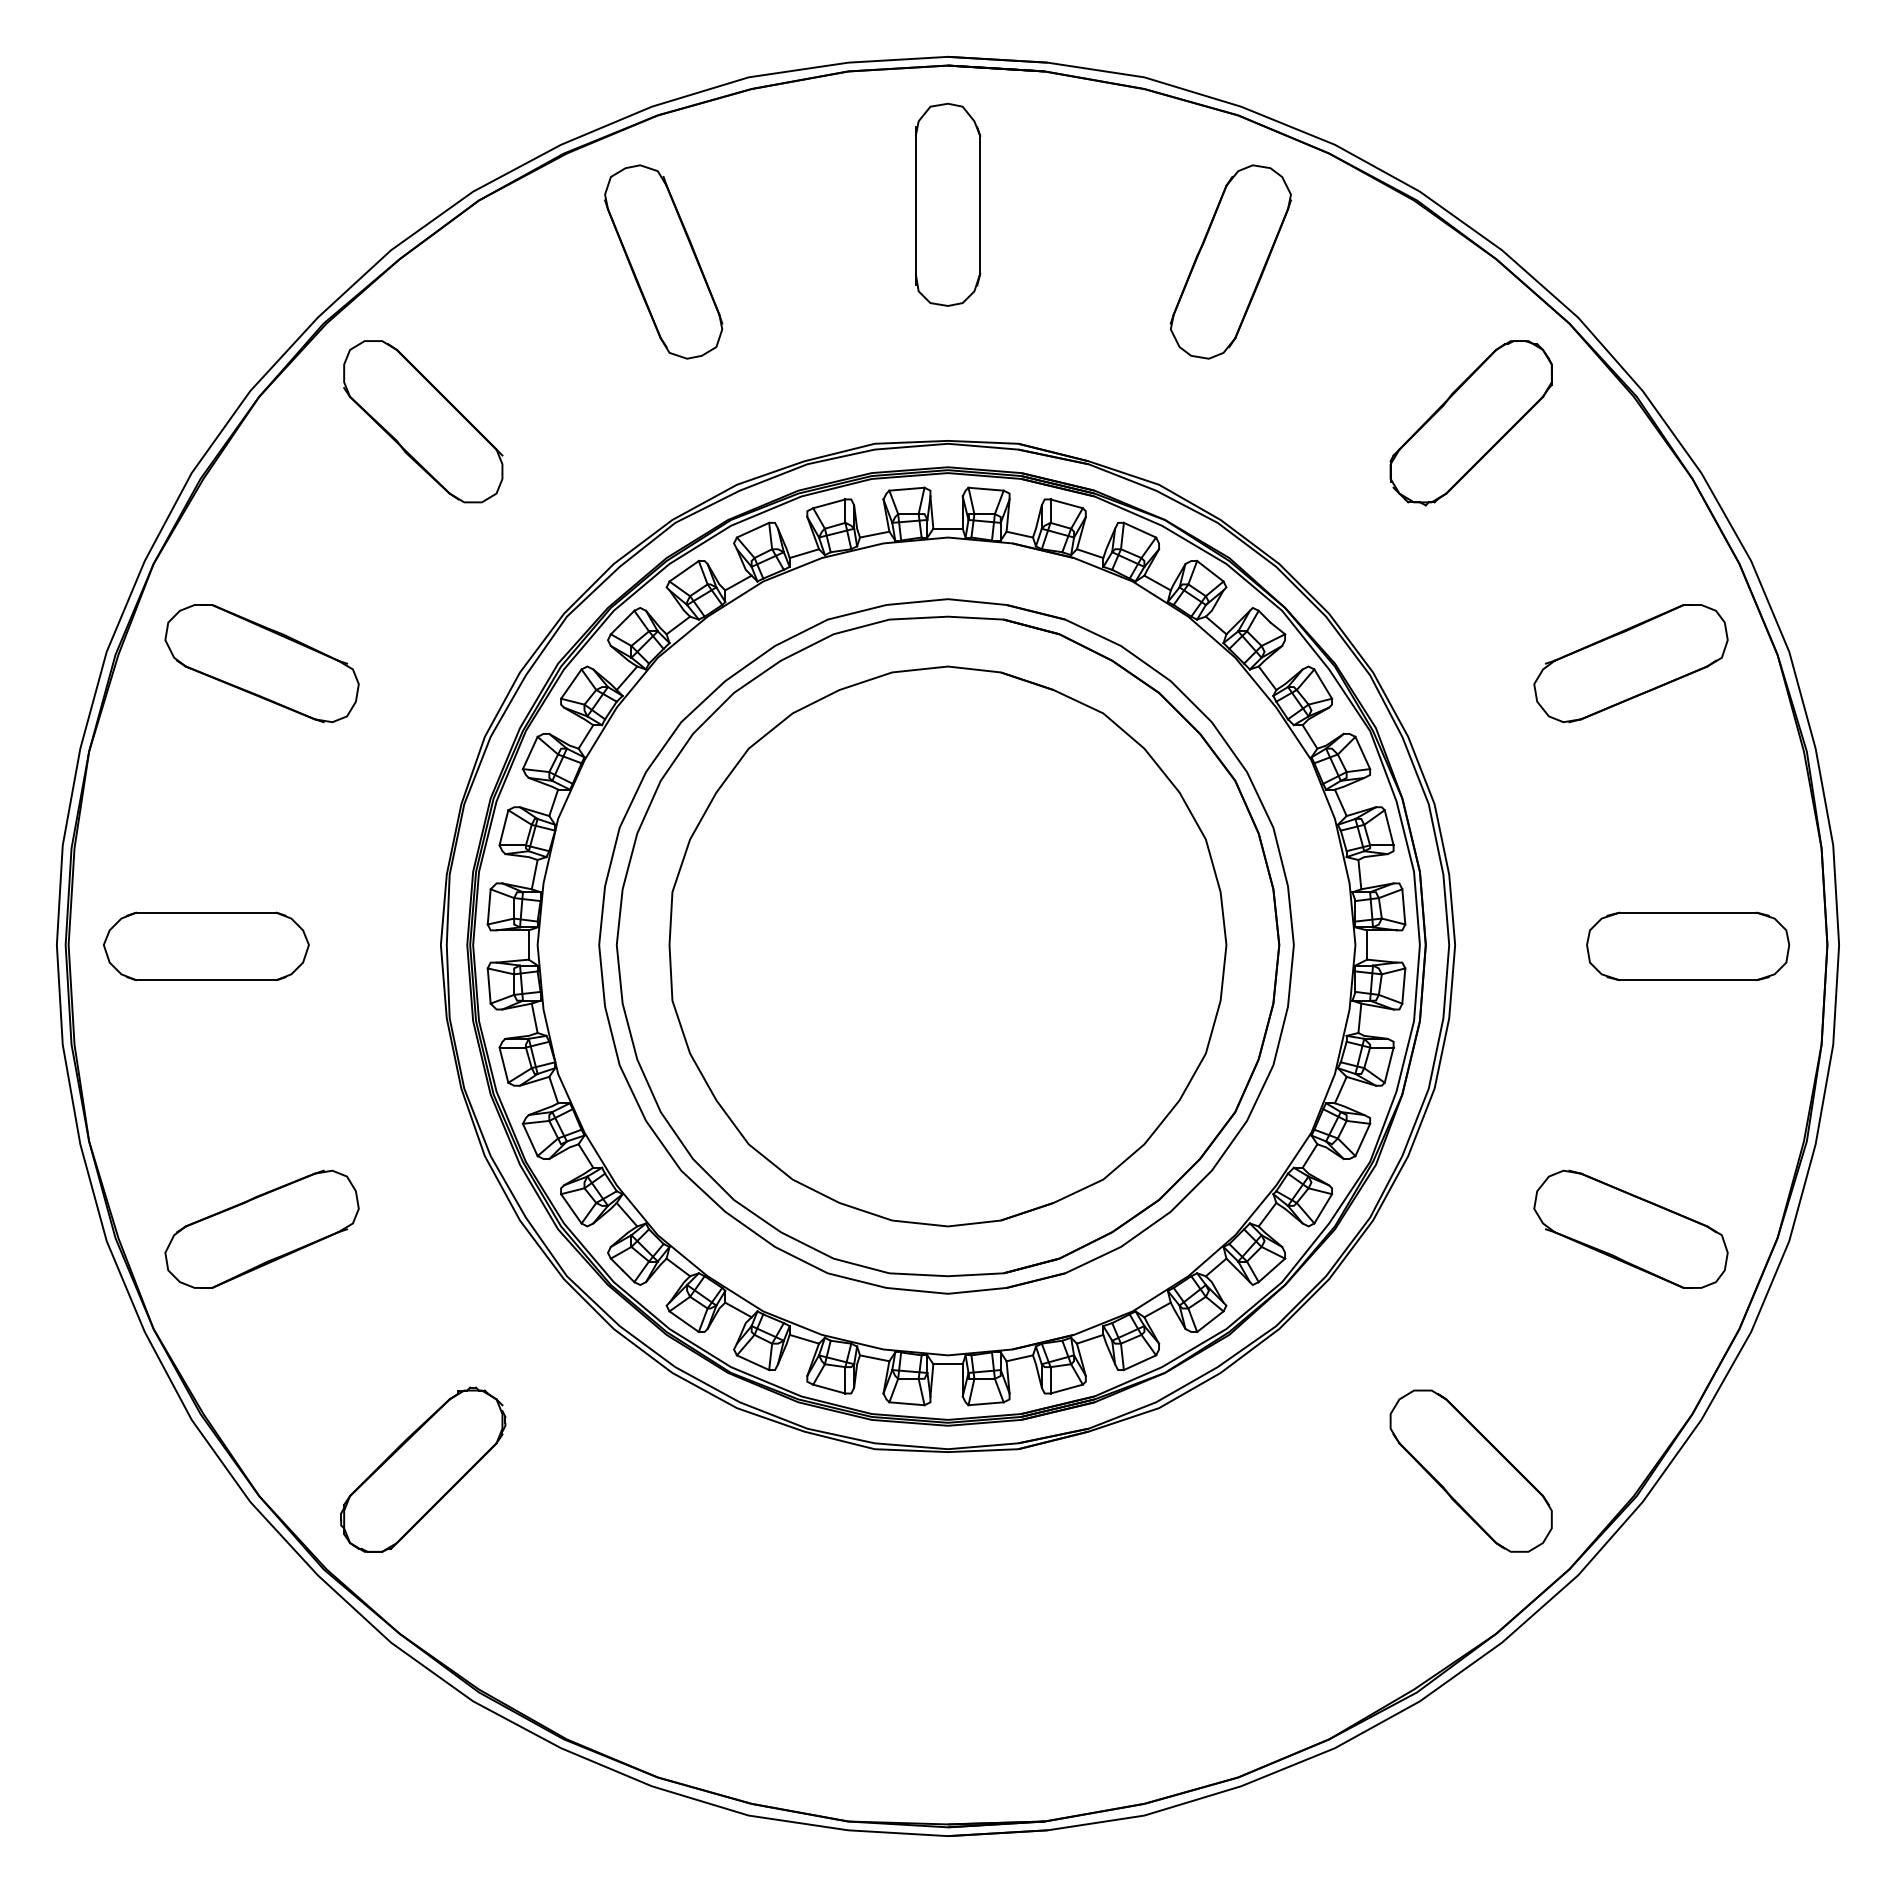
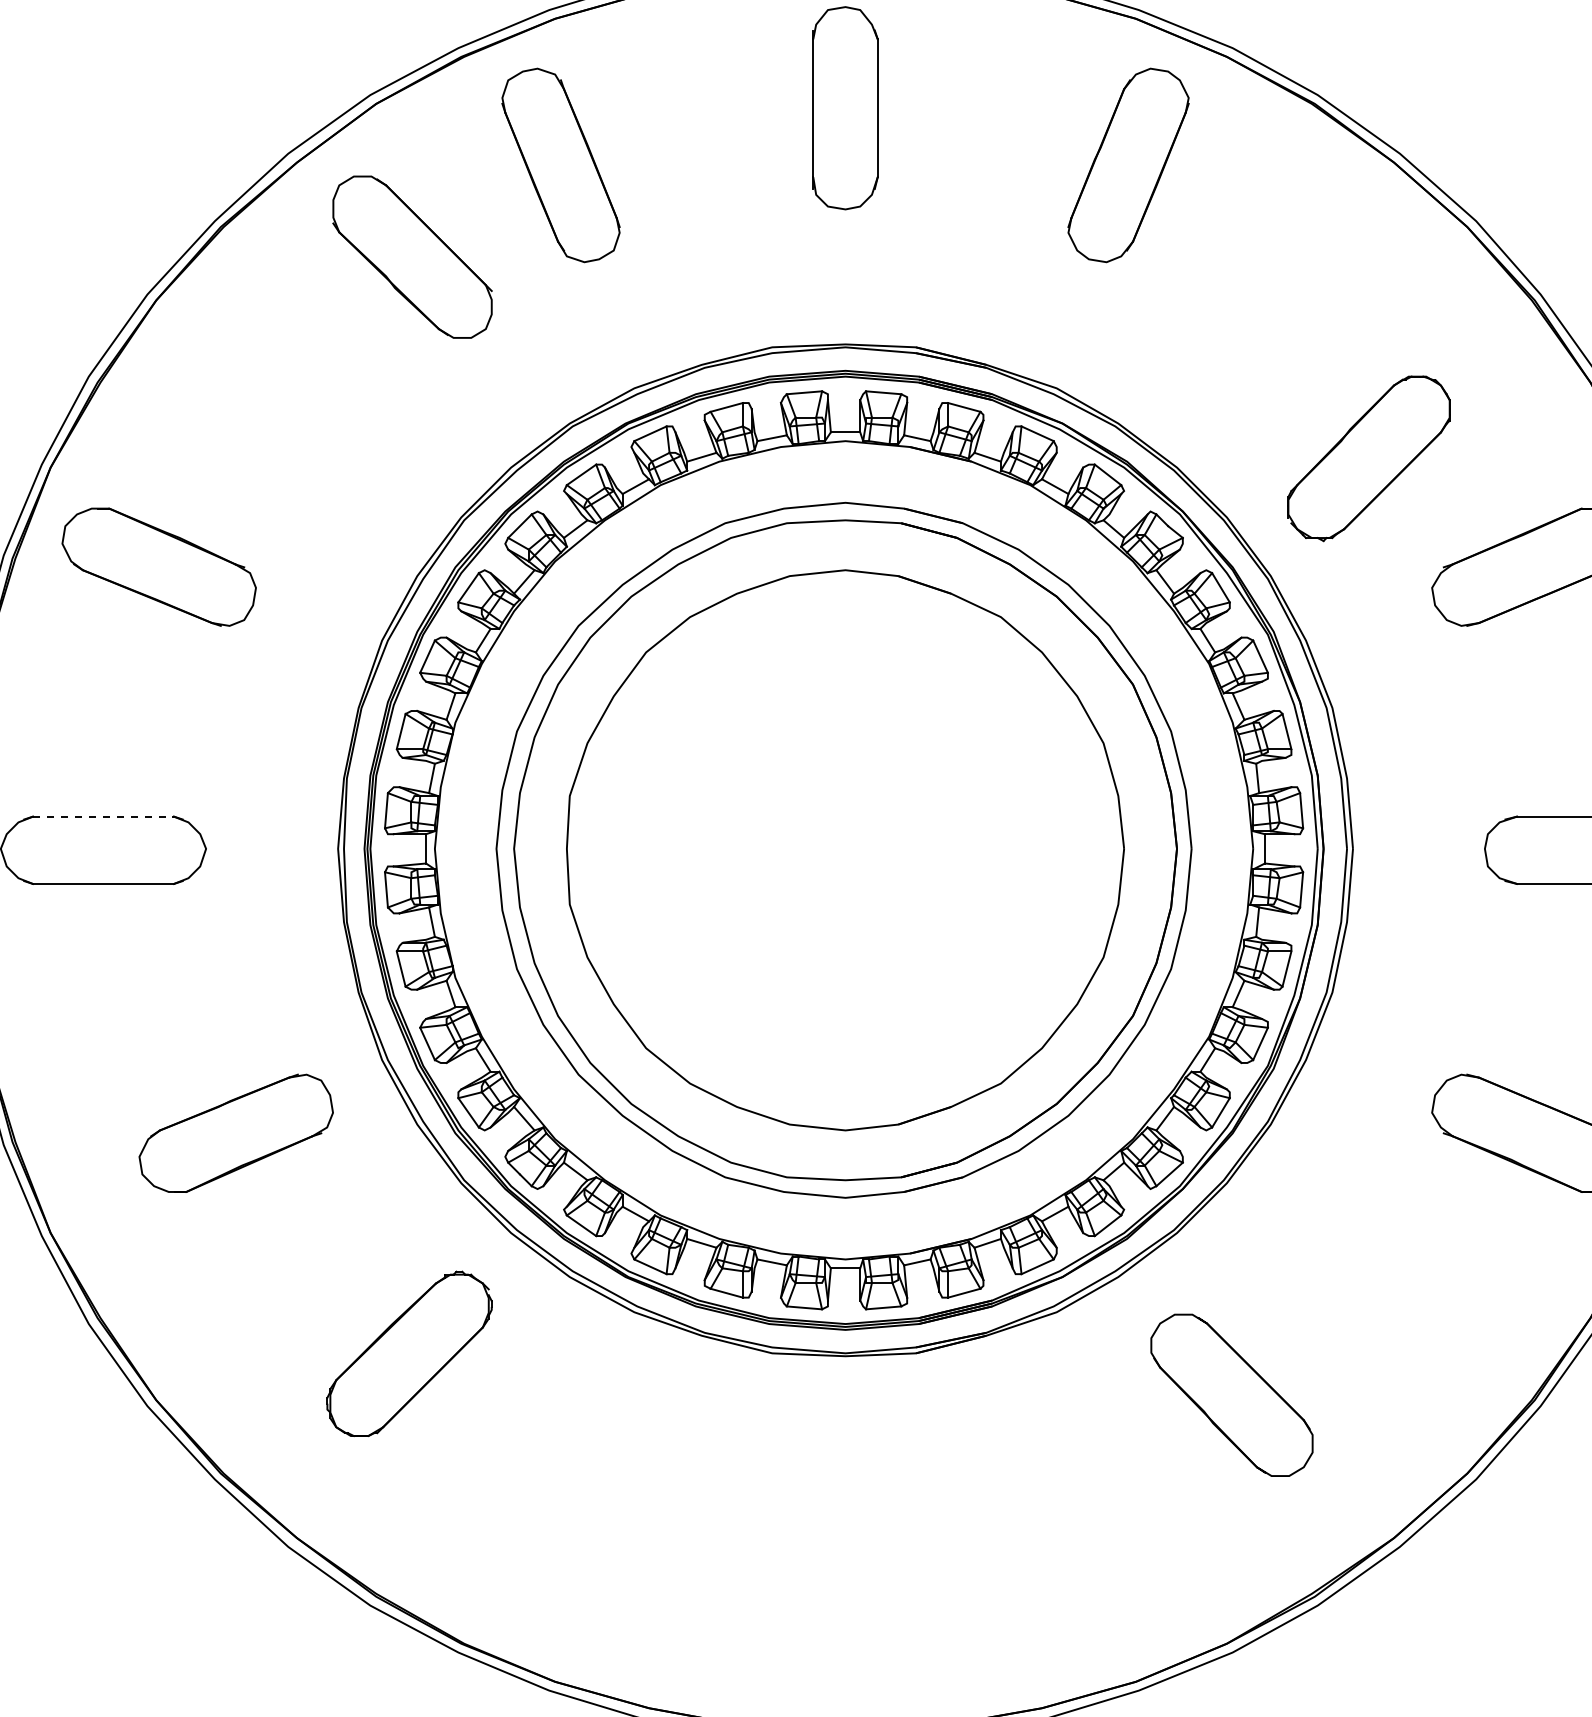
part: (423, 421) -> (412, 256), moved
part: (1470, 423) -> (1368, 459), moved
line: (206, 912) -> (103, 816), solid -> dashed
part: (261, 1228) -> (235, 1132), moved
part: (423, 1469) -> (409, 1353), moved
part: (1470, 1470) -> (1231, 1394), moved

